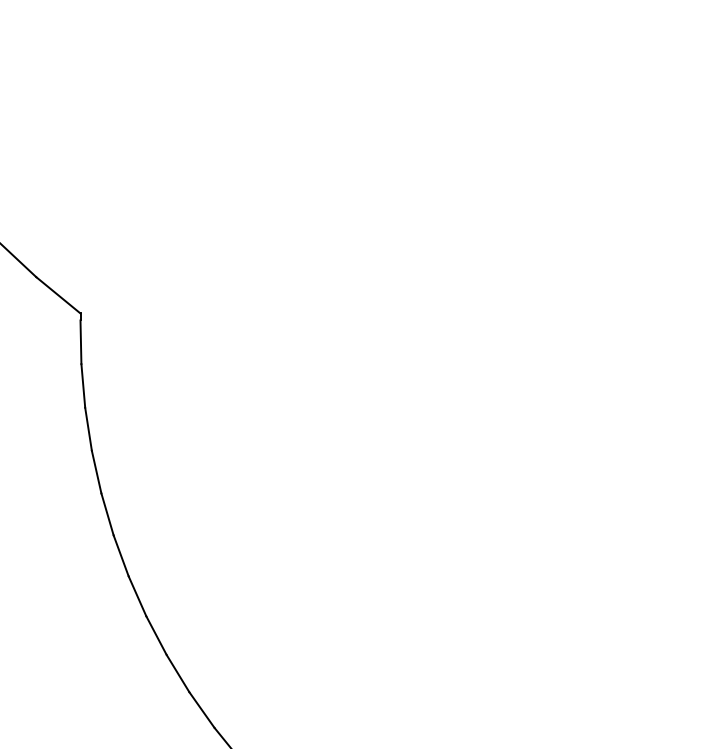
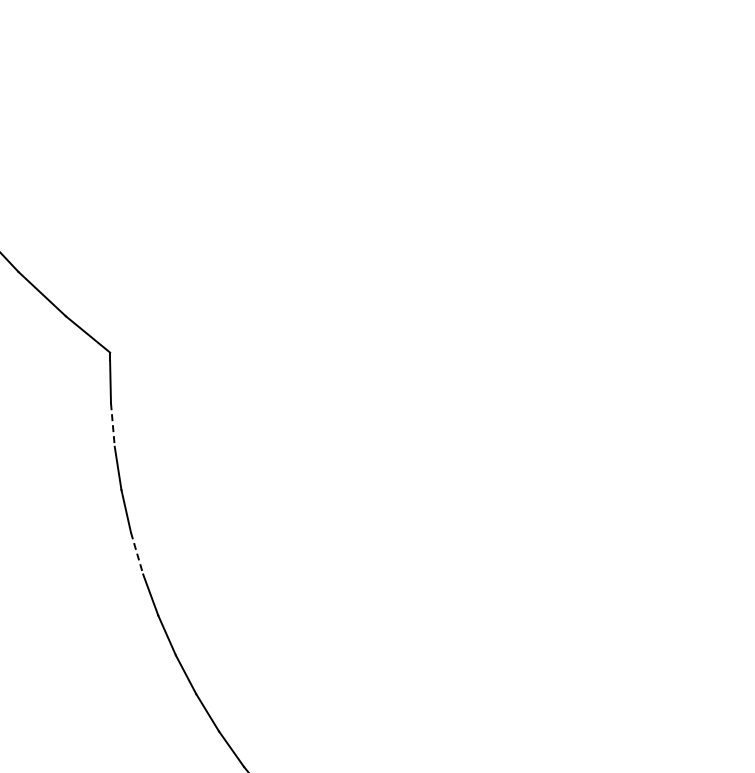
line: (82, 386) -> (112, 425), solid -> dashed
line: (107, 514) -> (137, 553), solid -> dashed

